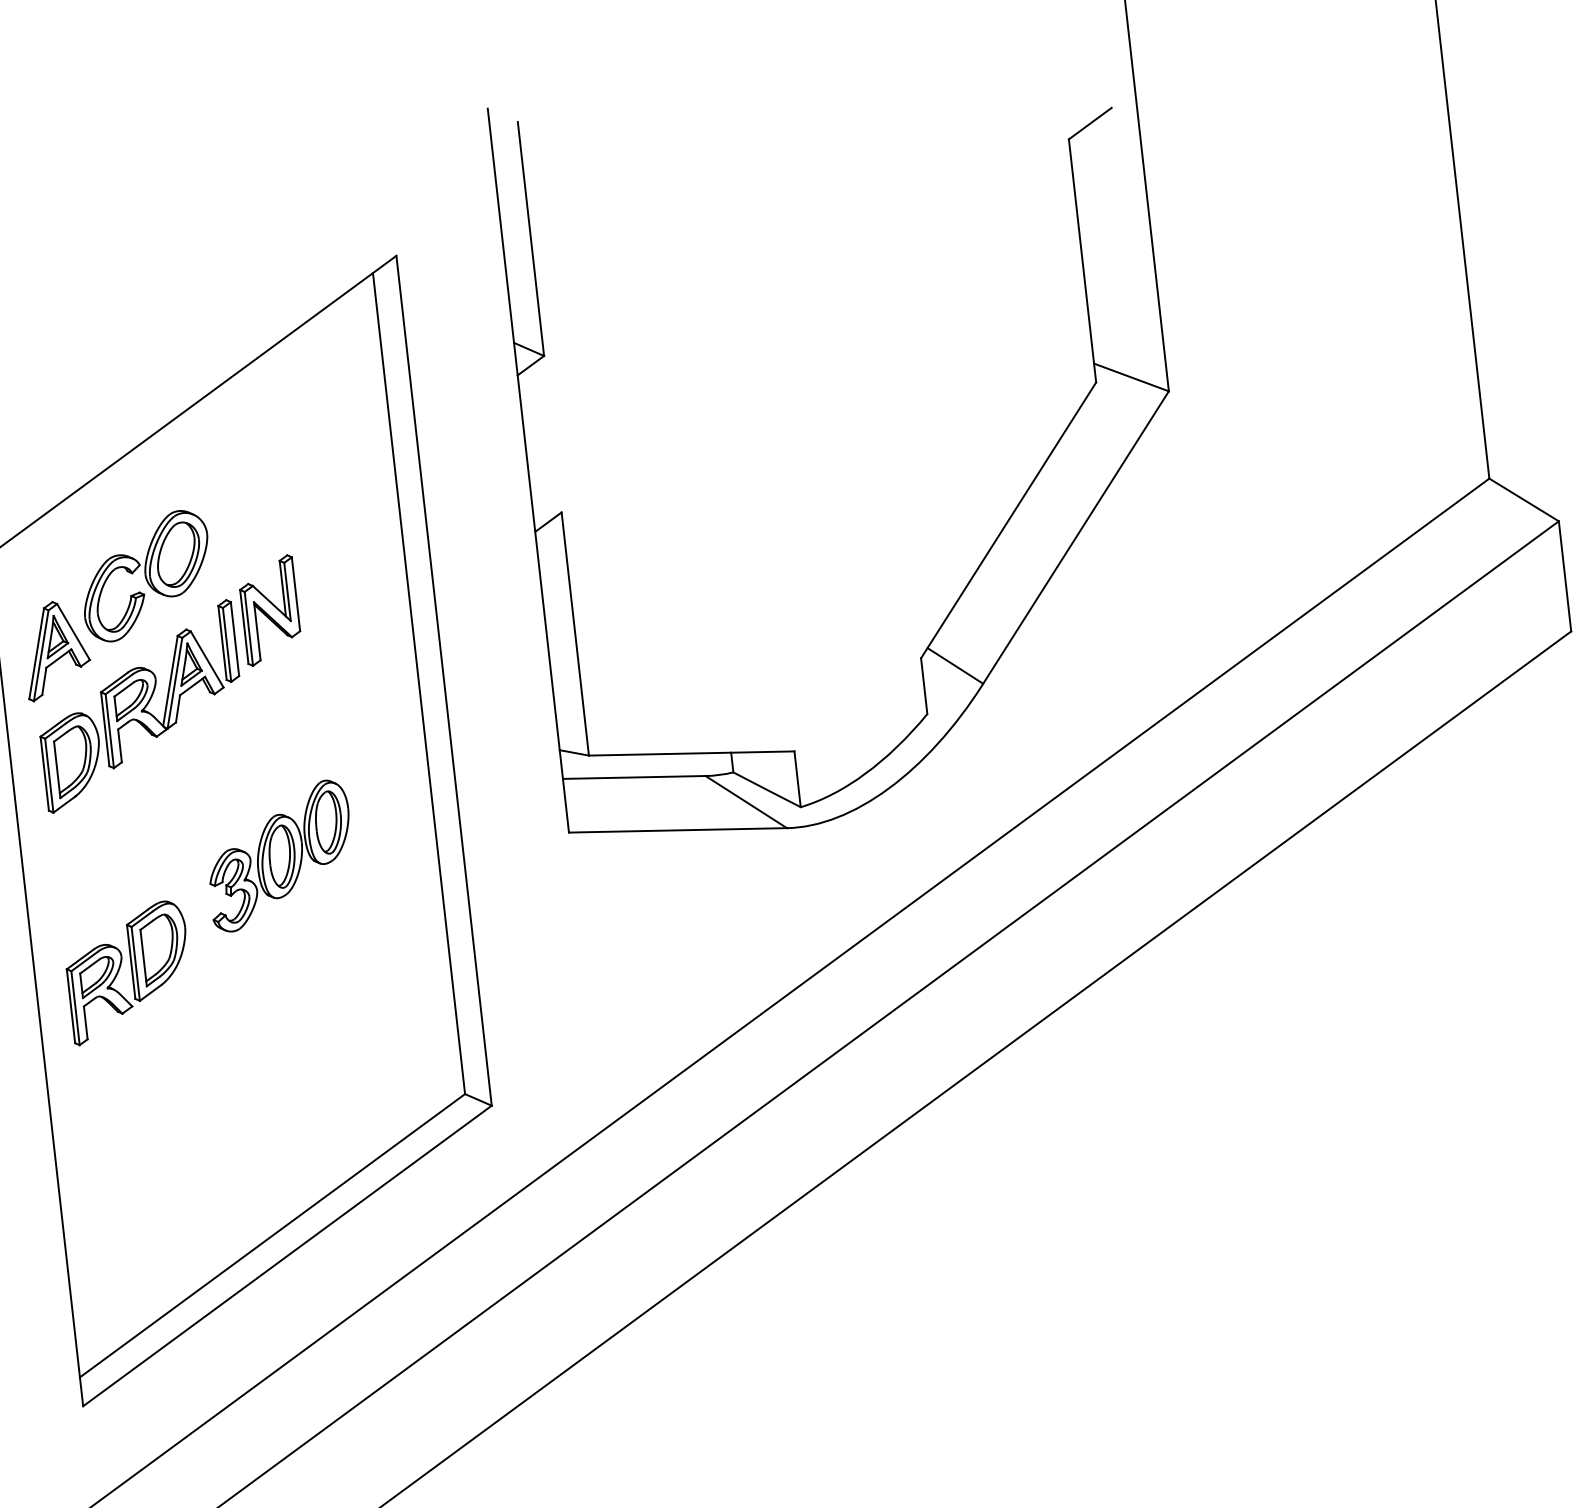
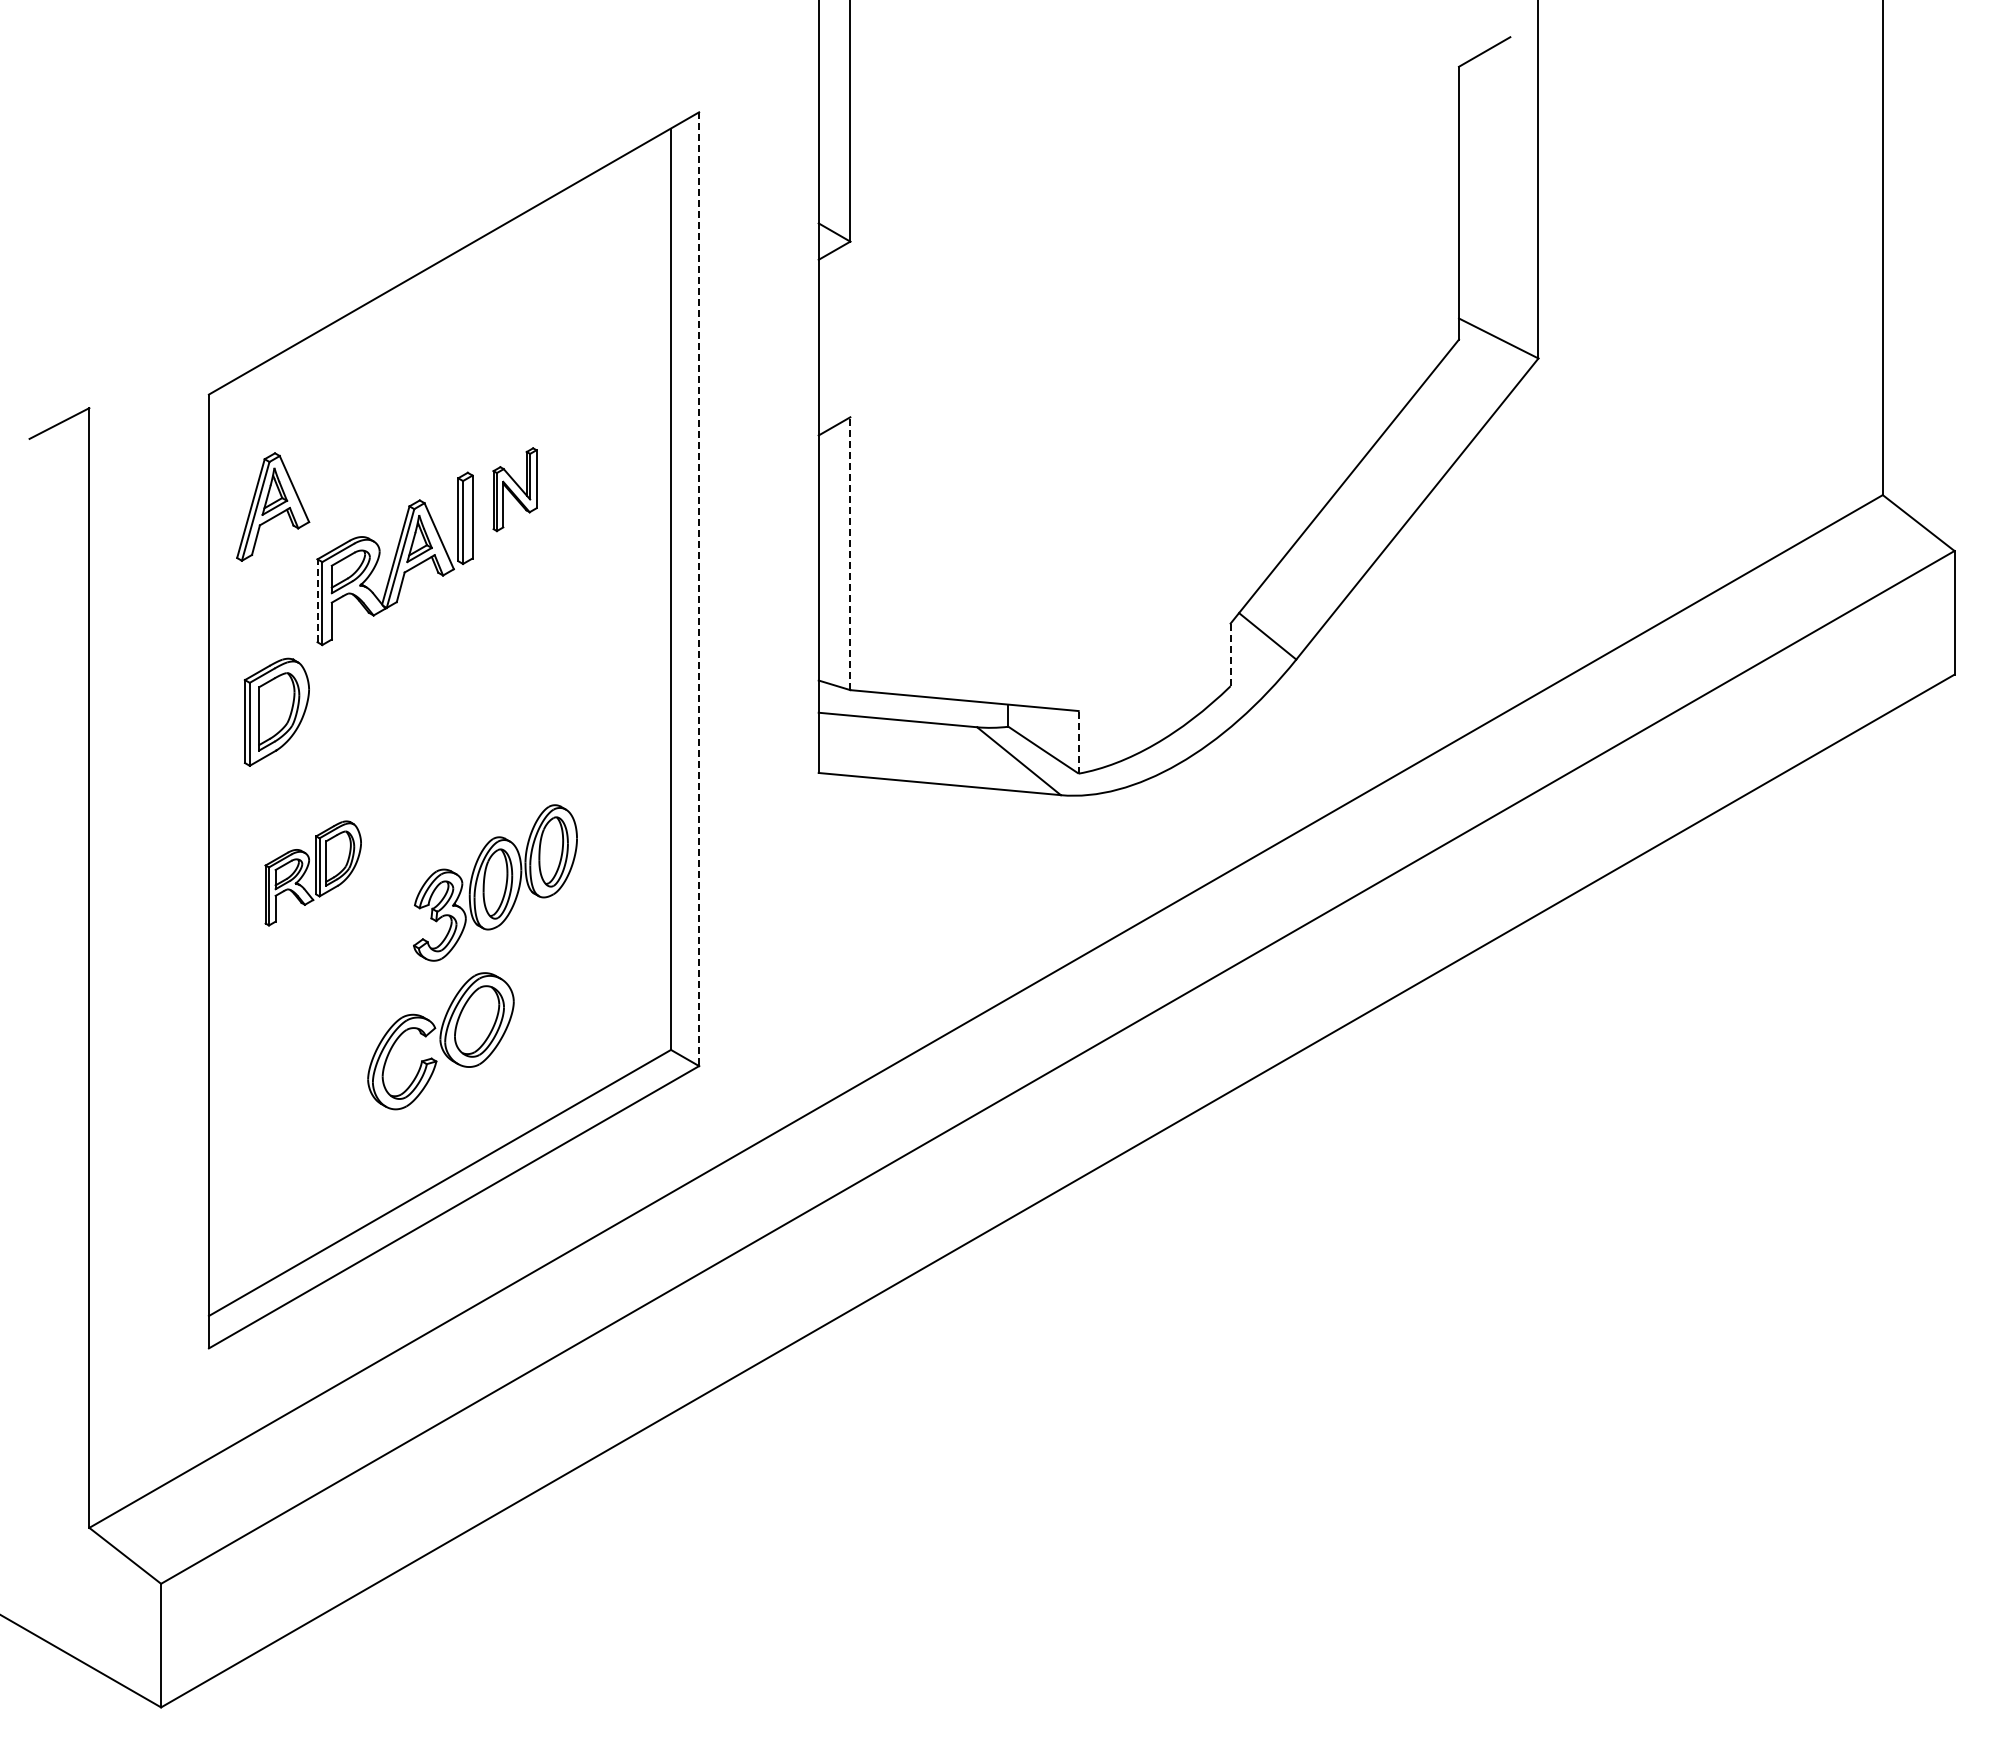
part: (145, 576) -> (440, 1041), moved
part: (269, 610) -> (514, 489), size x0.7
line: (575, 633) -> (850, 553), solid -> dashed
line: (444, 681) -> (699, 589), solid -> dashed
line: (924, 686) -> (1230, 655), solid -> dashed
line: (105, 728) -> (317, 600), solid -> dashed
part: (71, 761) -> (276, 711), moved
line: (797, 778) -> (1078, 741), solid -> dashed
part: (279, 855) -> (495, 882), moved
part: (128, 972) -> (313, 873), size x0.7

